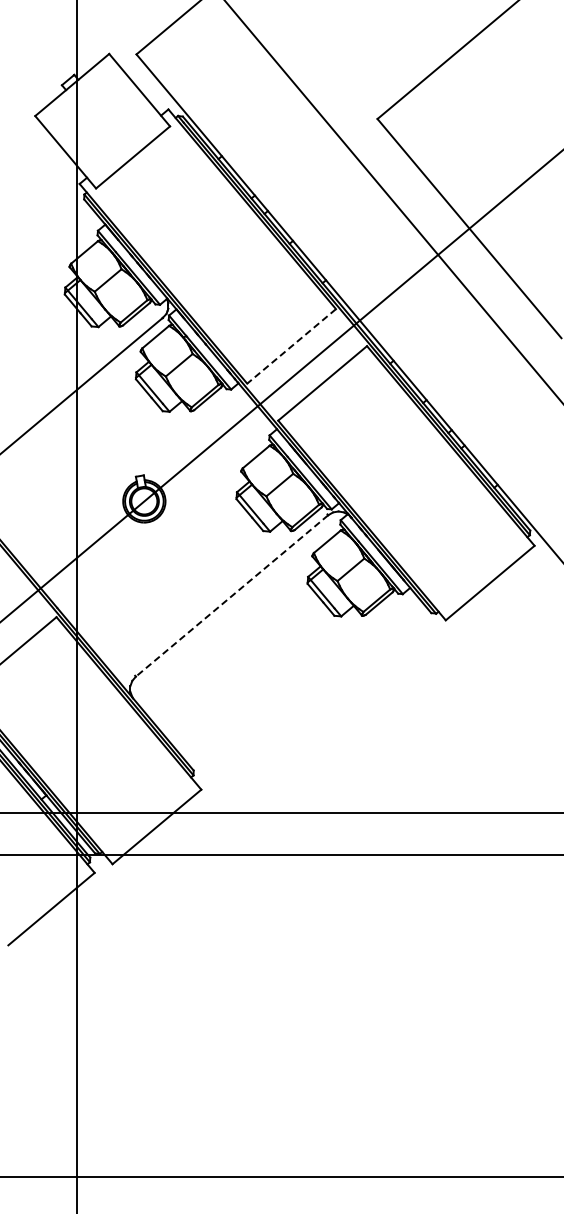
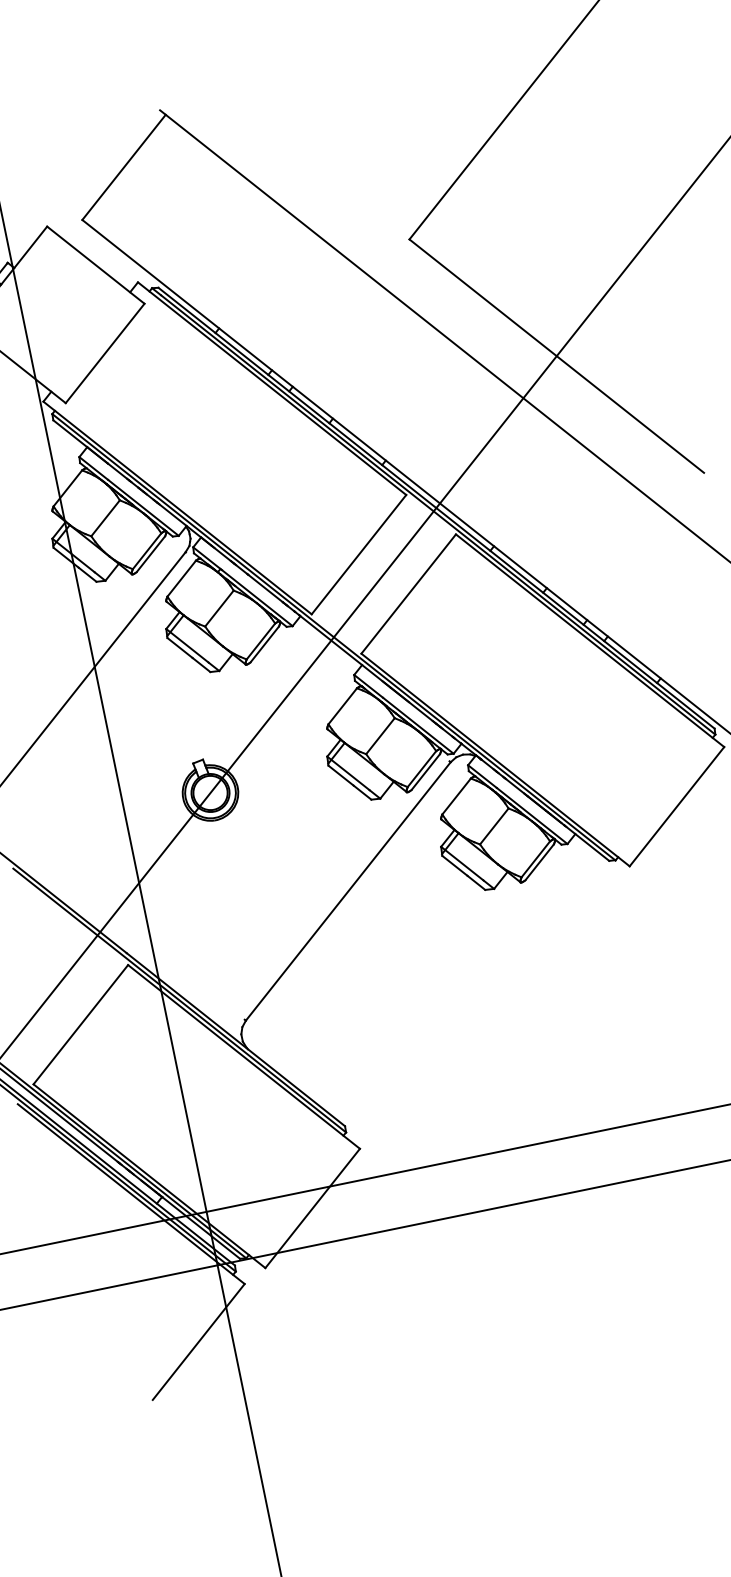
line: (291, 346) -> (358, 554), dashed -> solid
line: (232, 595) -> (348, 890), dashed -> solid

